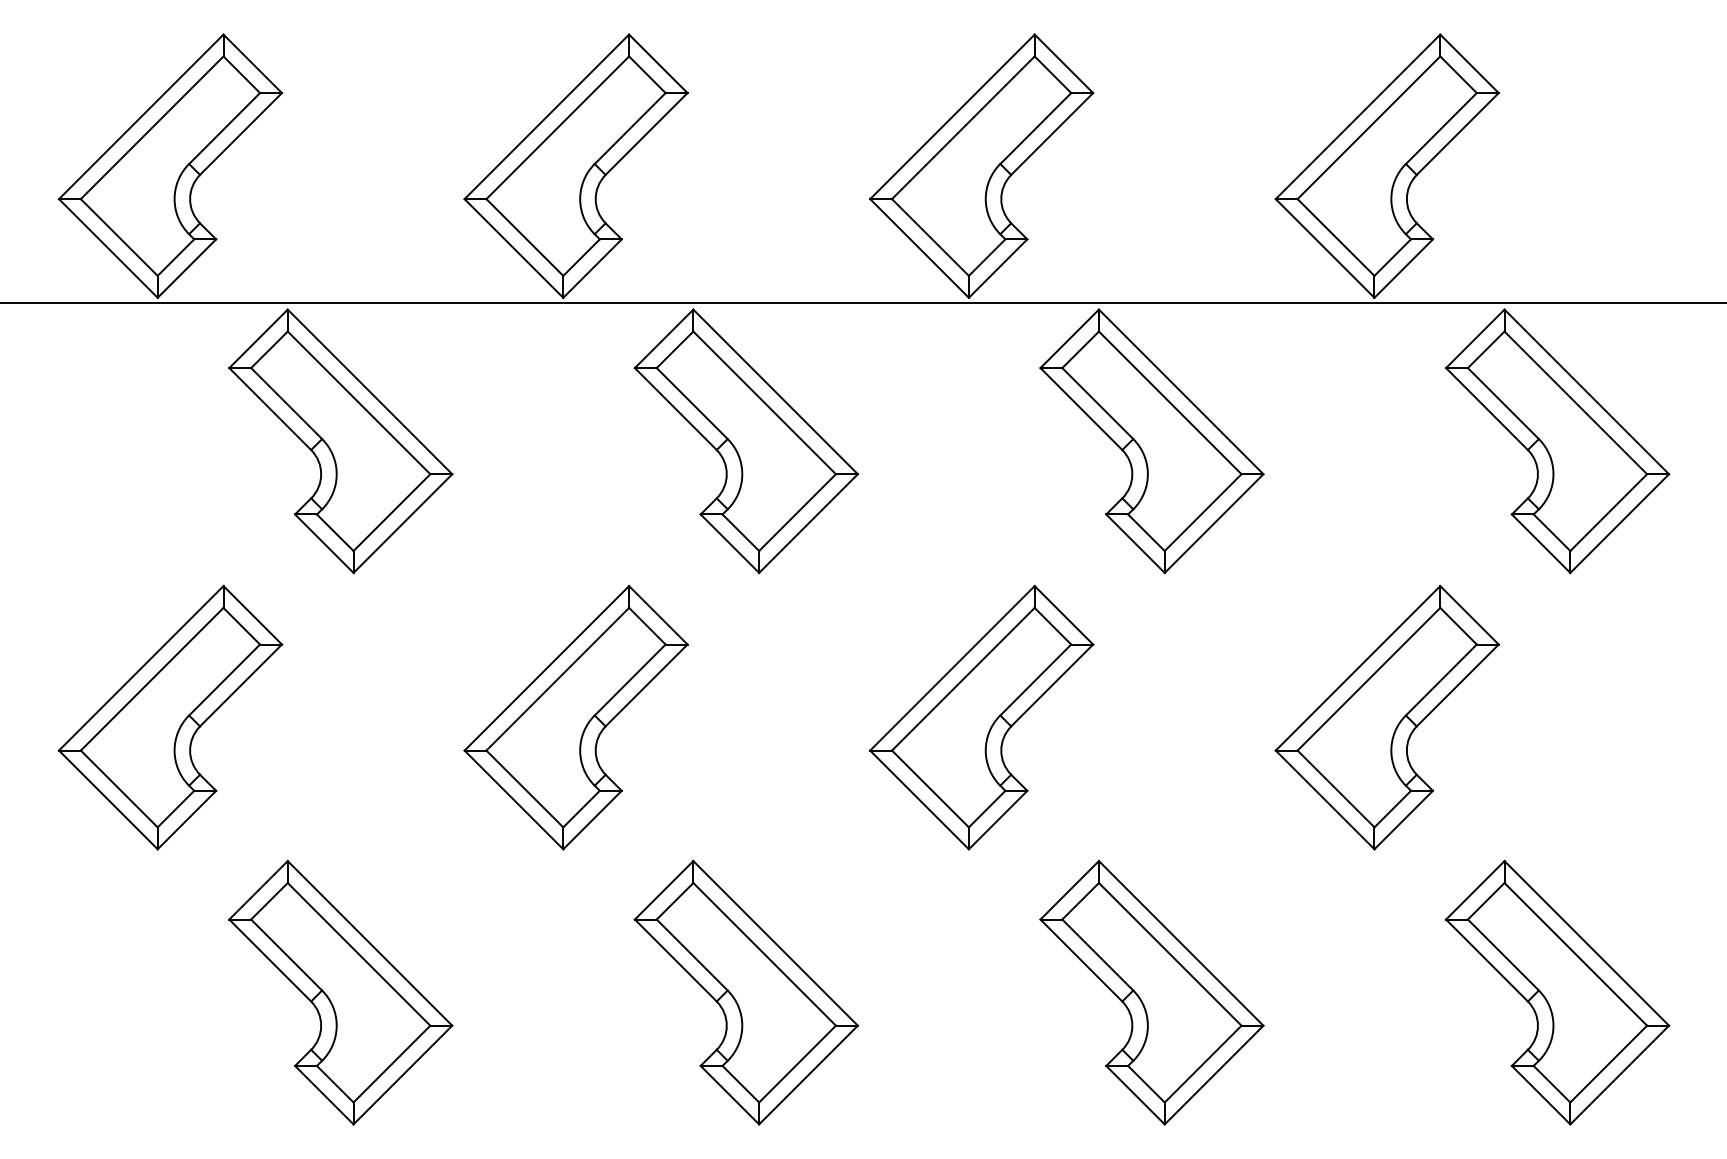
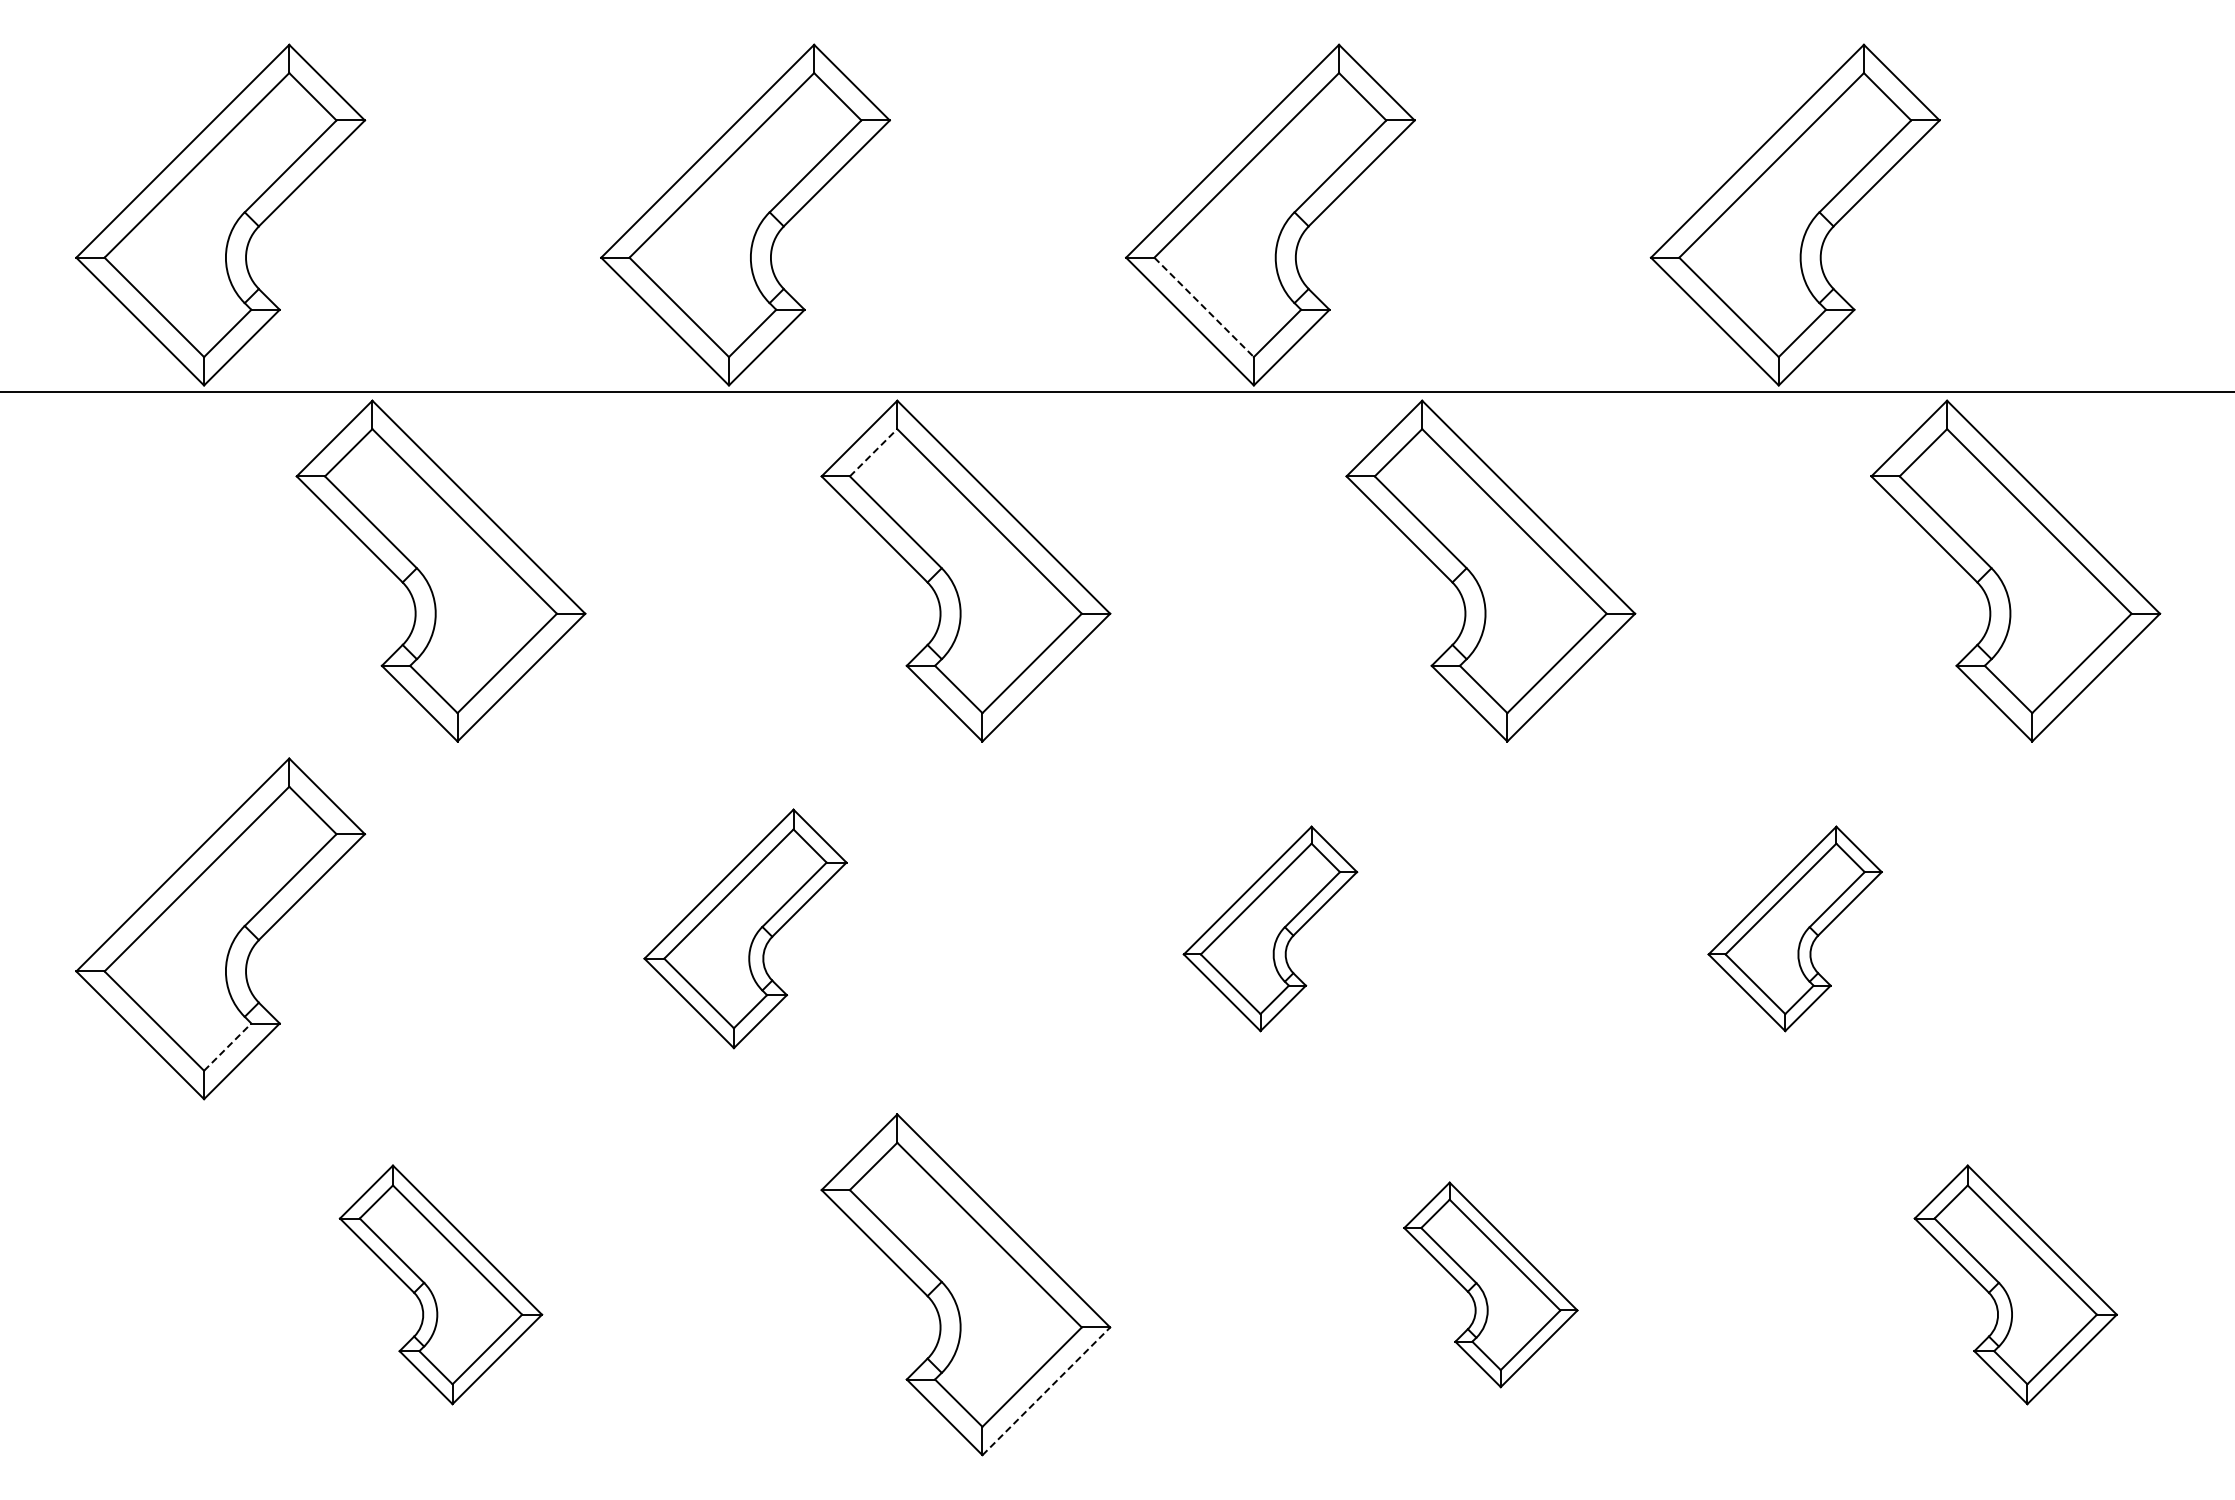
line: (930, 237) -> (1204, 307), solid -> dashed
line: (674, 349) -> (873, 452), solid -> dashed
part: (576, 717) -> (745, 928), size x0.7
part: (981, 717) -> (1270, 928), size x0.6
part: (1386, 717) -> (1794, 928), size x0.6
line: (176, 808) -> (228, 1046), solid -> dashed
part: (340, 992) -> (440, 1284), size x0.7
part: (1151, 992) -> (1490, 1284), size x0.6
part: (1557, 992) -> (2015, 1284), size x0.7
line: (808, 1074) -> (1046, 1390), solid -> dashed

